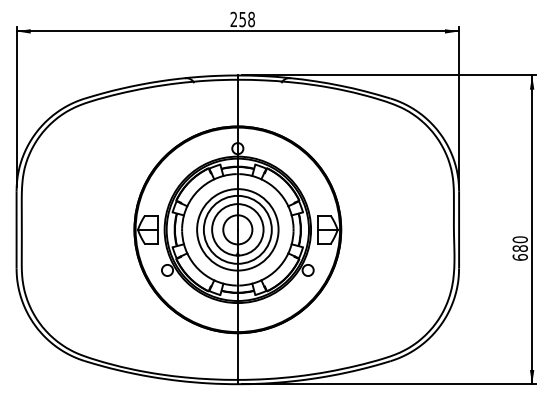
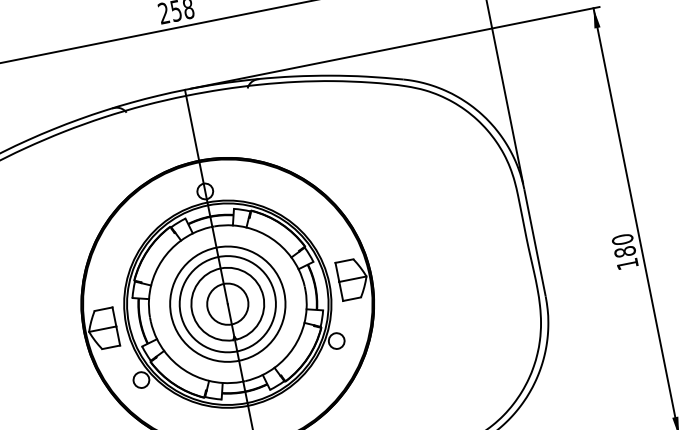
text: (519, 257) -> (626, 264), 680 -> 180

